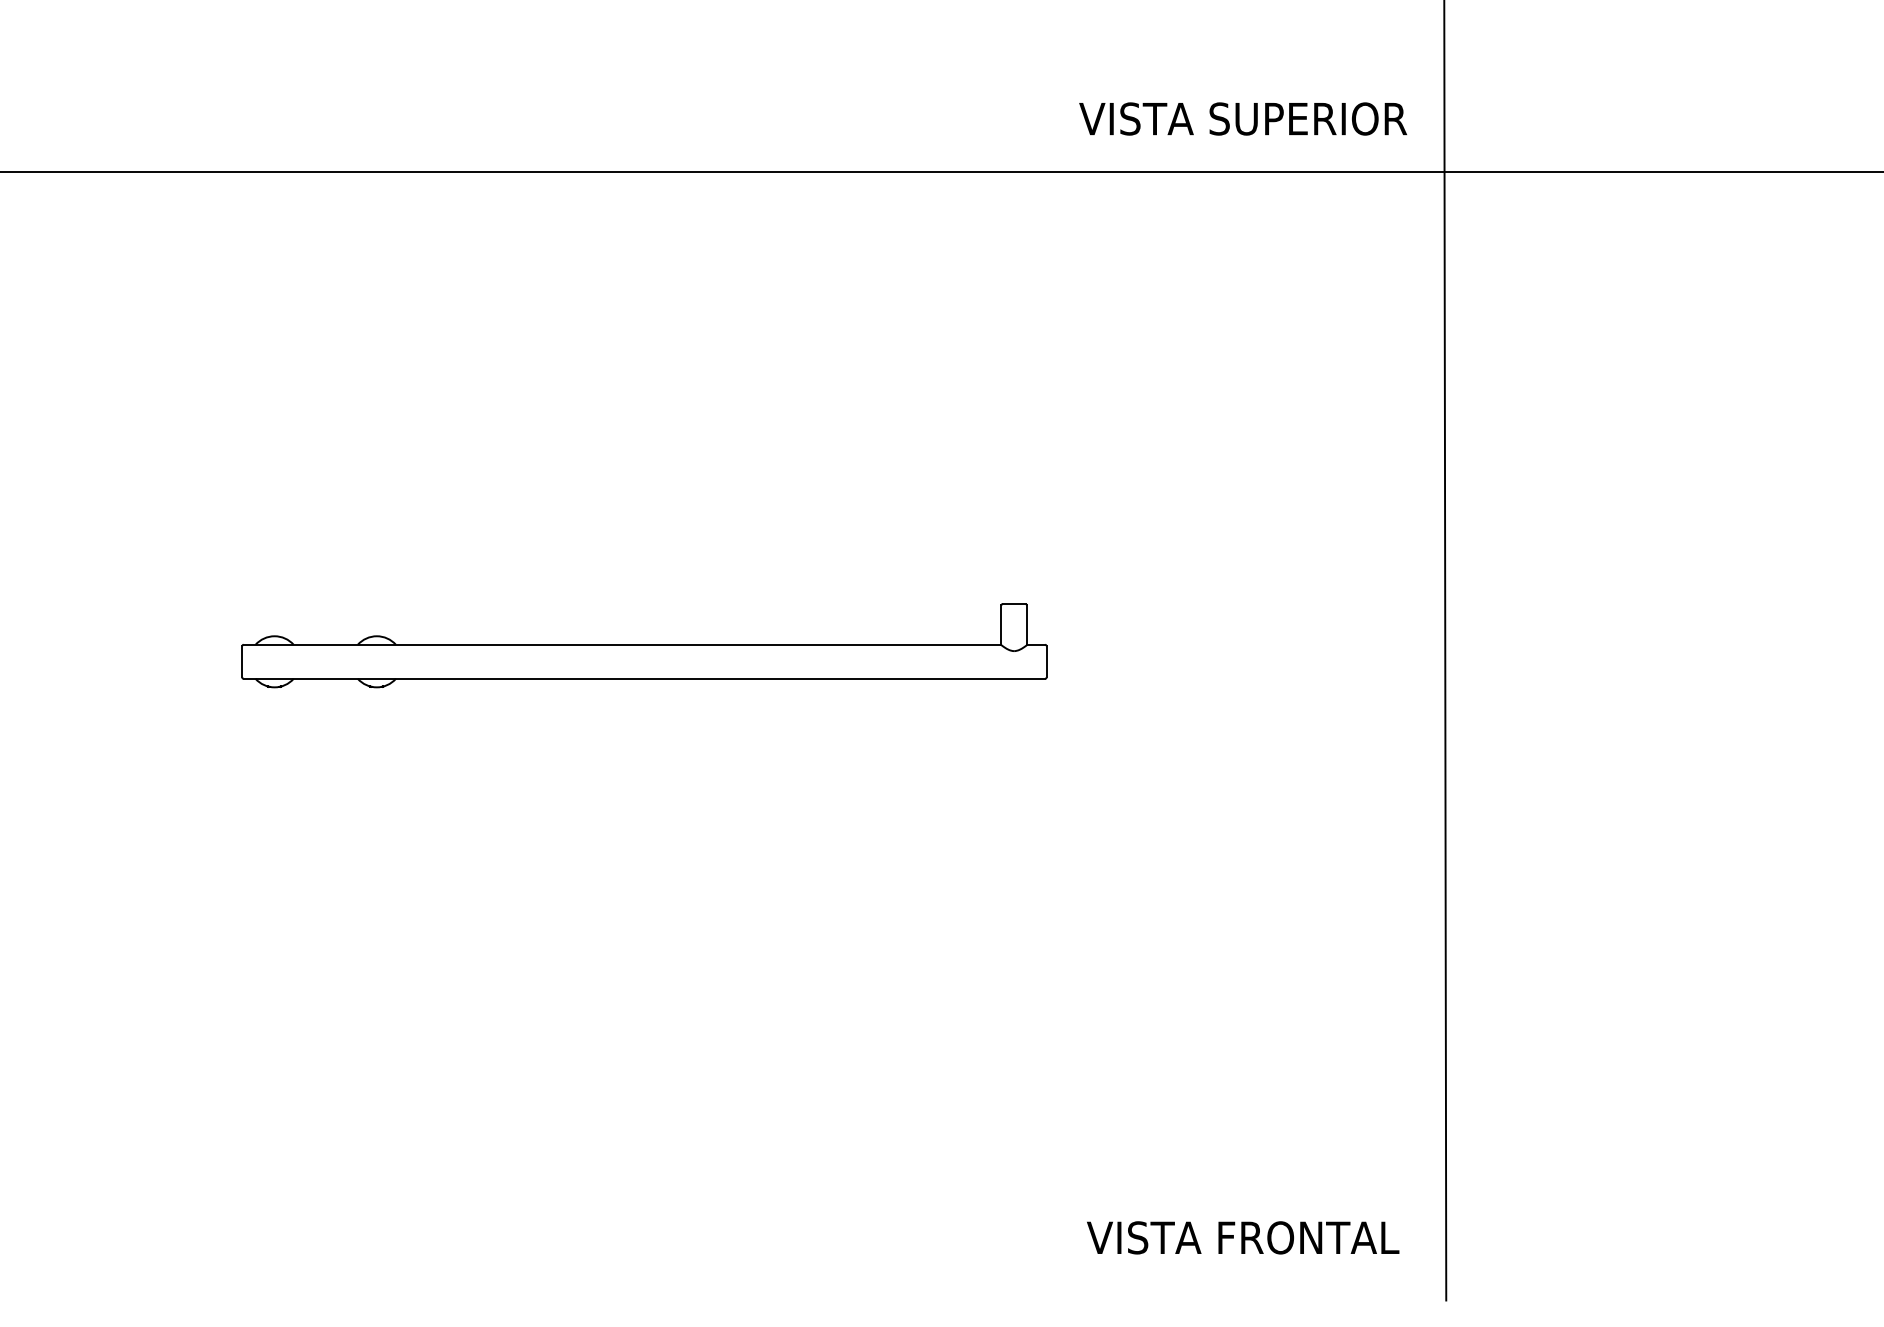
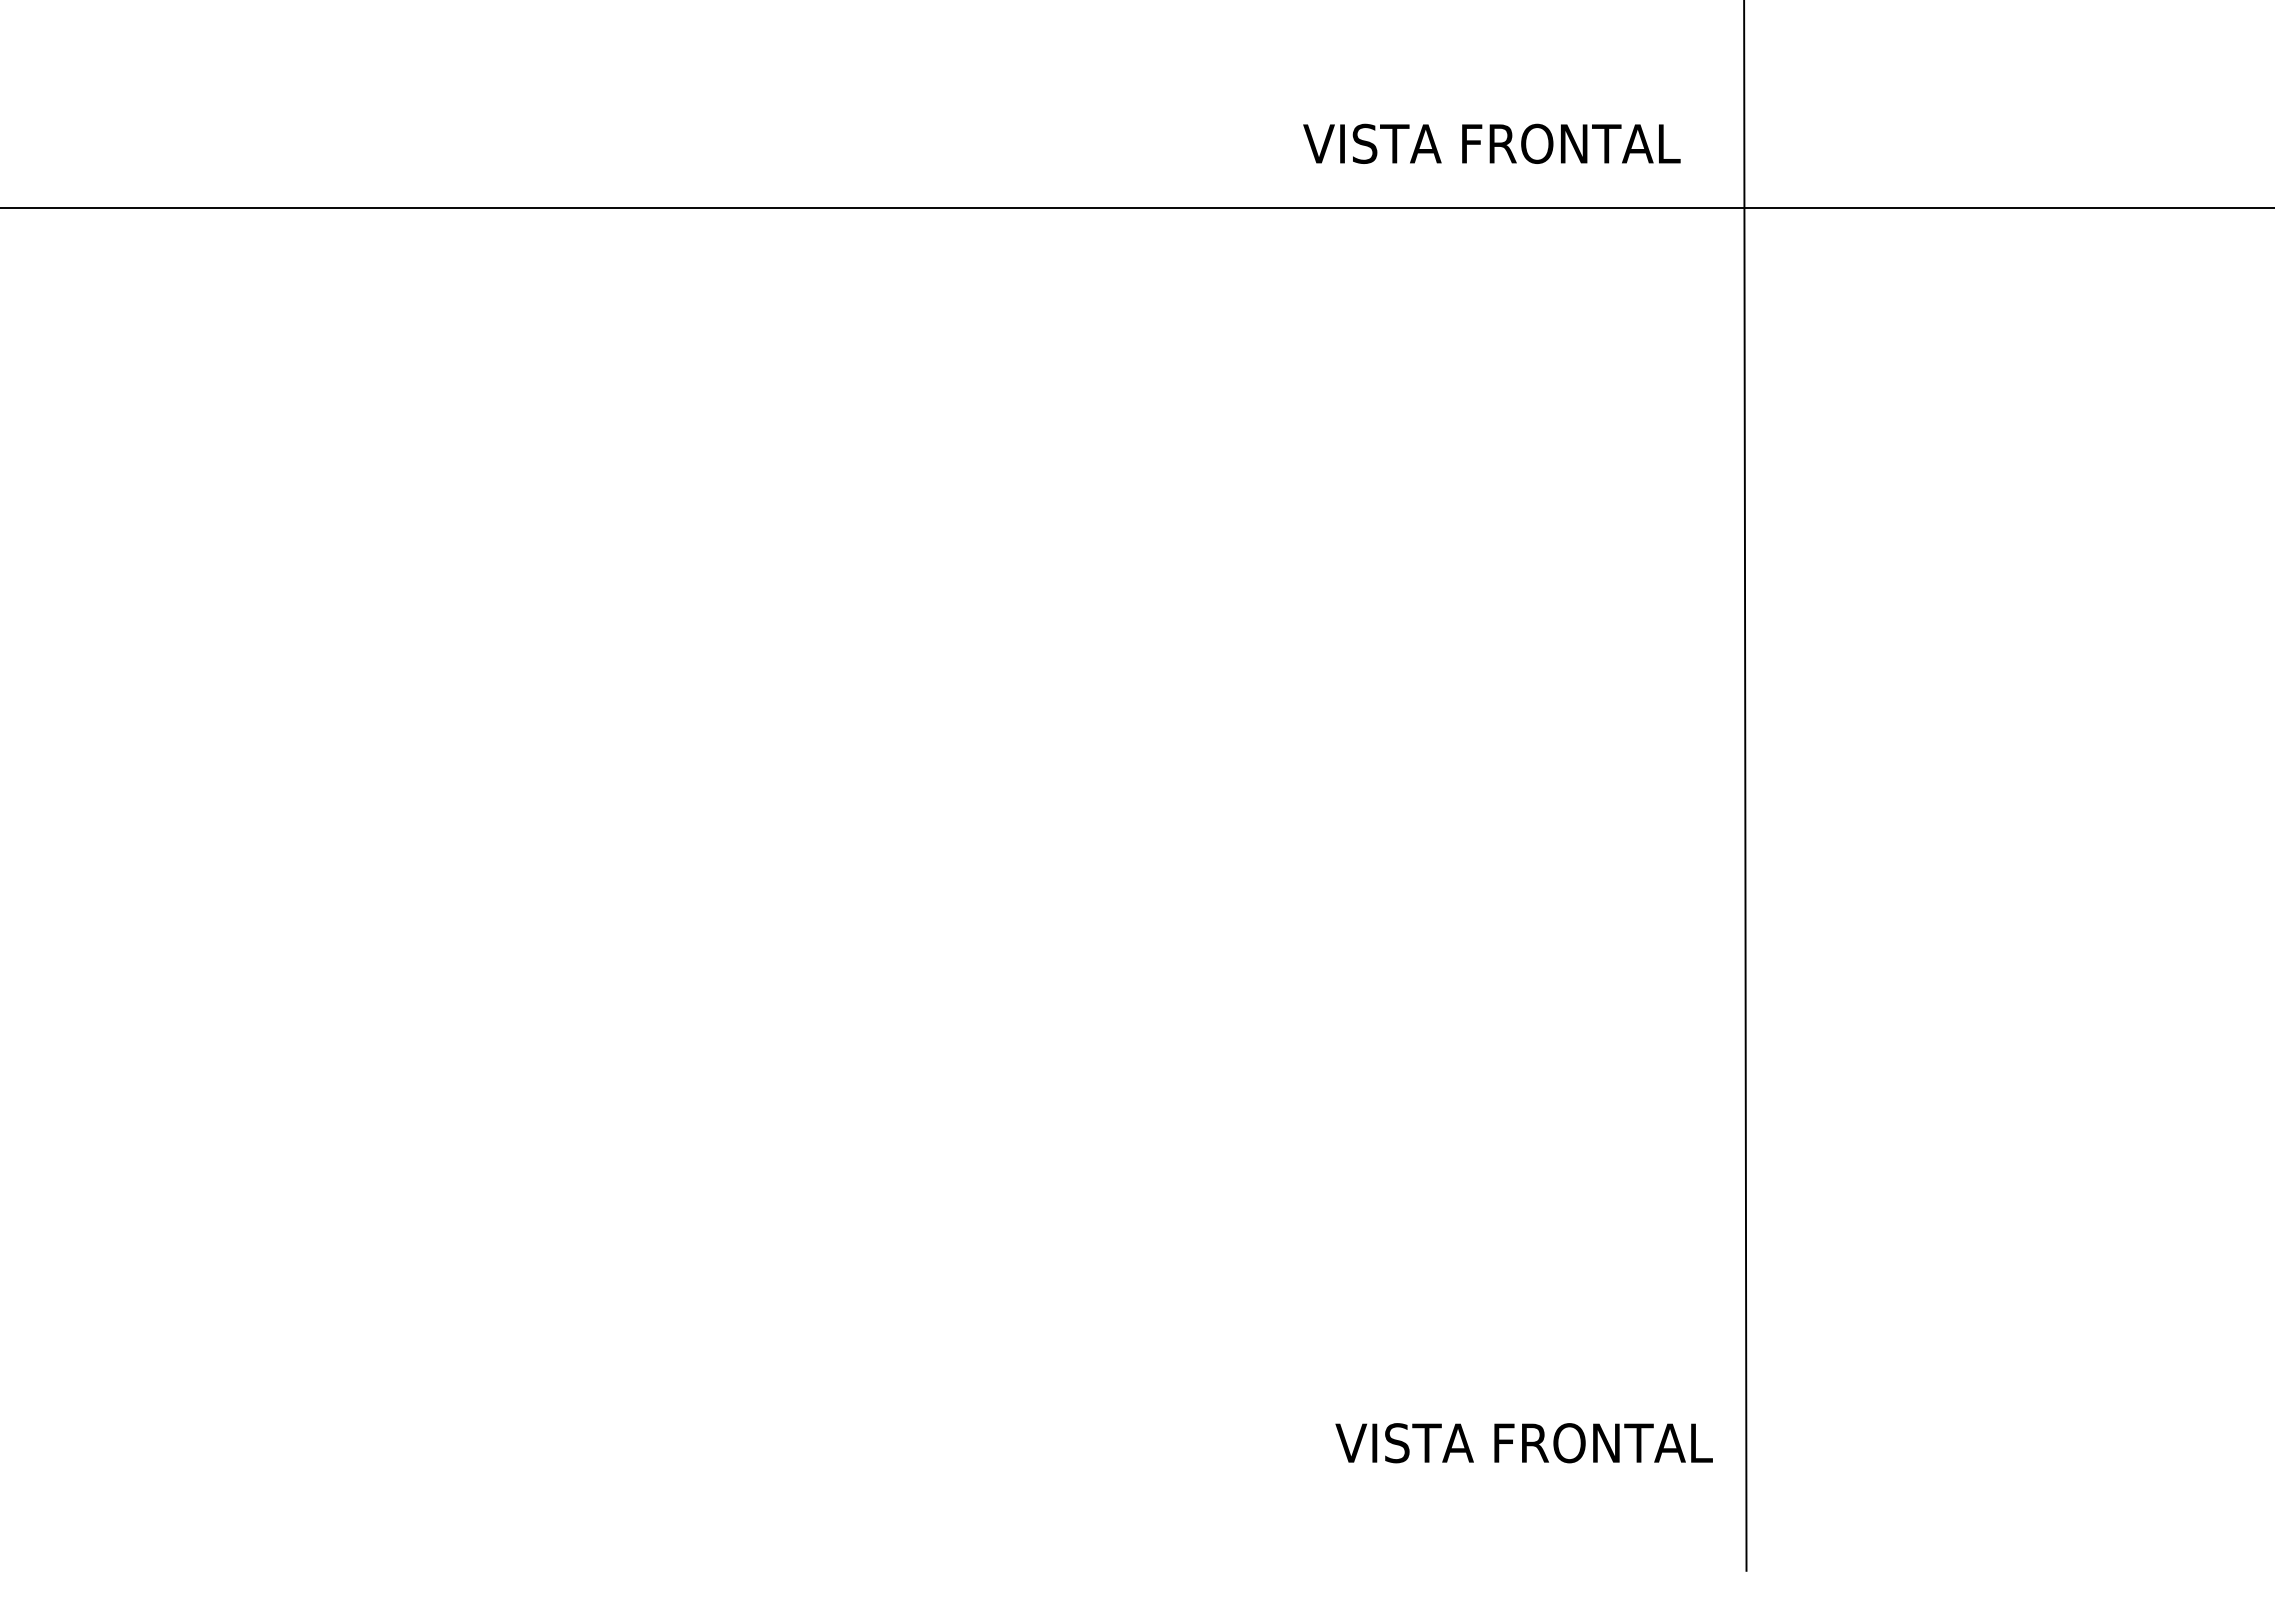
text: (1307, 118) -> (1579, 143), VISTA SUPERIOR -> VISTA FRONTAL
part: (643, 646) -> (777, 780), removed
text: (1242, 1238) -> (1523, 1443), moved

